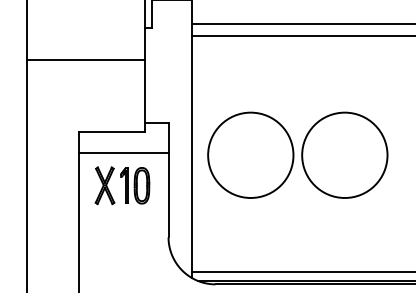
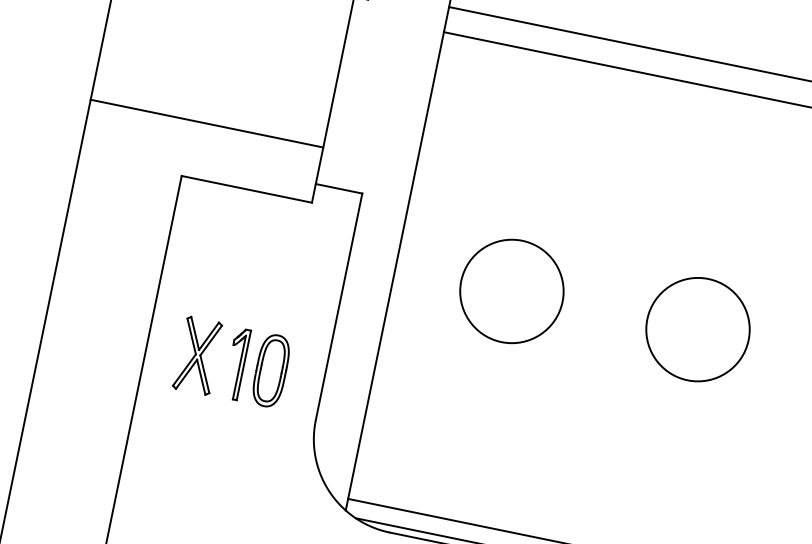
line: (86, 60) -> (207, 124), moved
line: (123, 153) -> (260, 236), removed
circle: (250, 154) -> (511, 289), size x0.6
circle: (344, 154) -> (697, 327), size x0.6
part: (122, 185) -> (232, 362), moved

